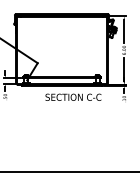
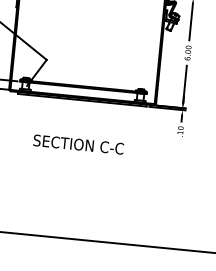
text: (73, 96) -> (78, 143), moved

